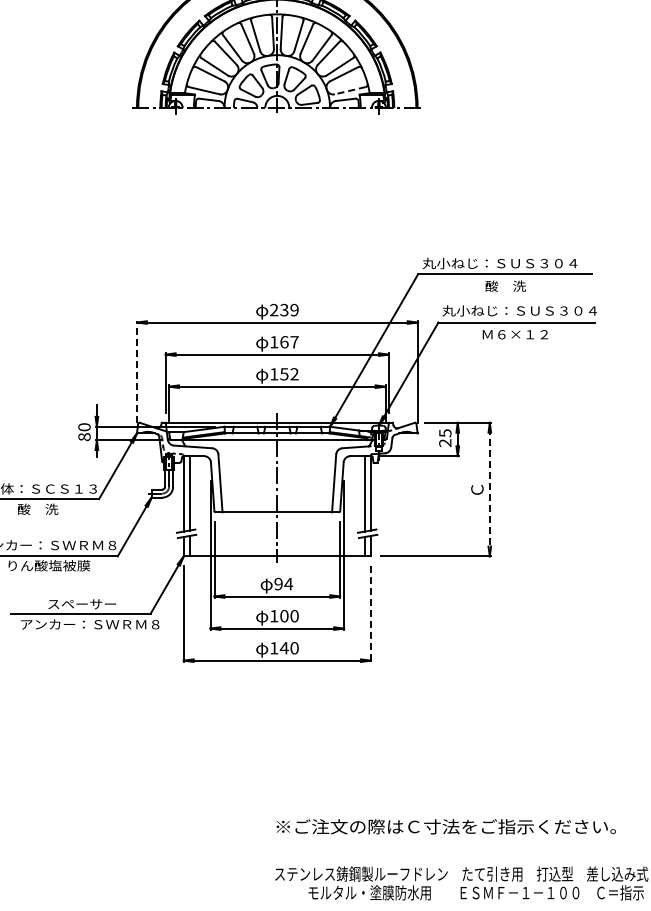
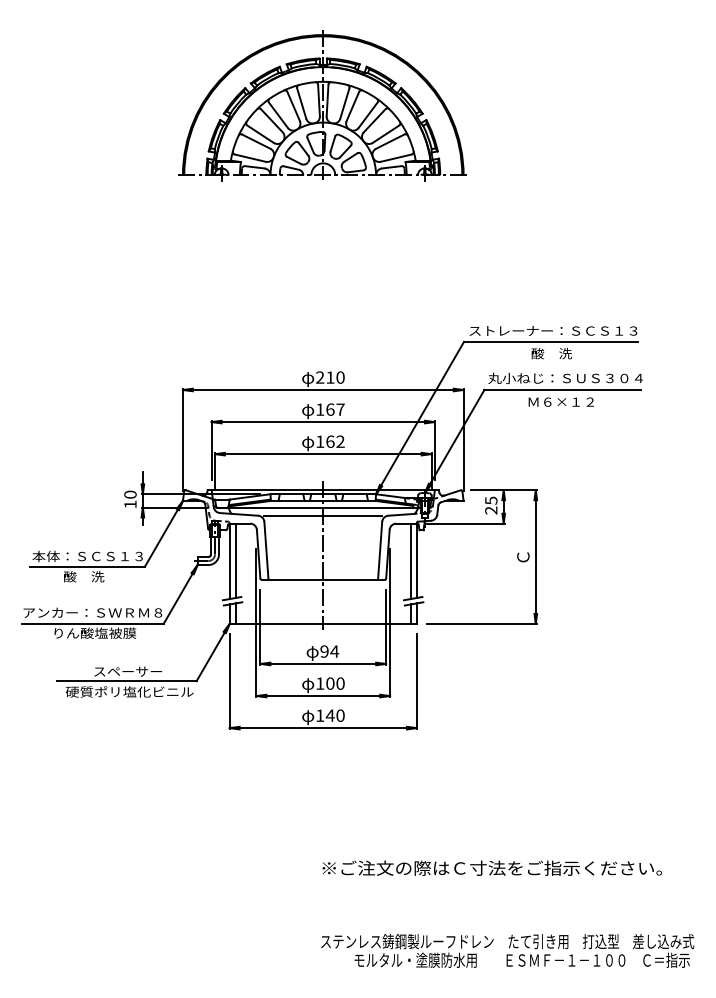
line: (350, 91) -> (396, 158), dashed -> solid
text: (506, 263) -> (552, 330), 丸小ねじ：ＳＵＳ３０４ -> ストレーナー：ＳＣＳ１３
text: (289, 310) -> (335, 377), 239 -> 210
line: (136, 372) -> (182, 439), dashed -> solid
text: (284, 374) -> (330, 441), 152 -> 162
text: (84, 437) -> (130, 504), 80 -> 10
line: (277, 448) -> (323, 515), added
line: (489, 490) -> (535, 557), dashed -> solid
line: (370, 614) -> (416, 681), dashed -> solid
text: (89, 624) -> (135, 691), アンカー：ＳＷＲＭ８ -> 硬質ポリ塩化ビニル
text: (445, 826) -> (491, 867), moved

